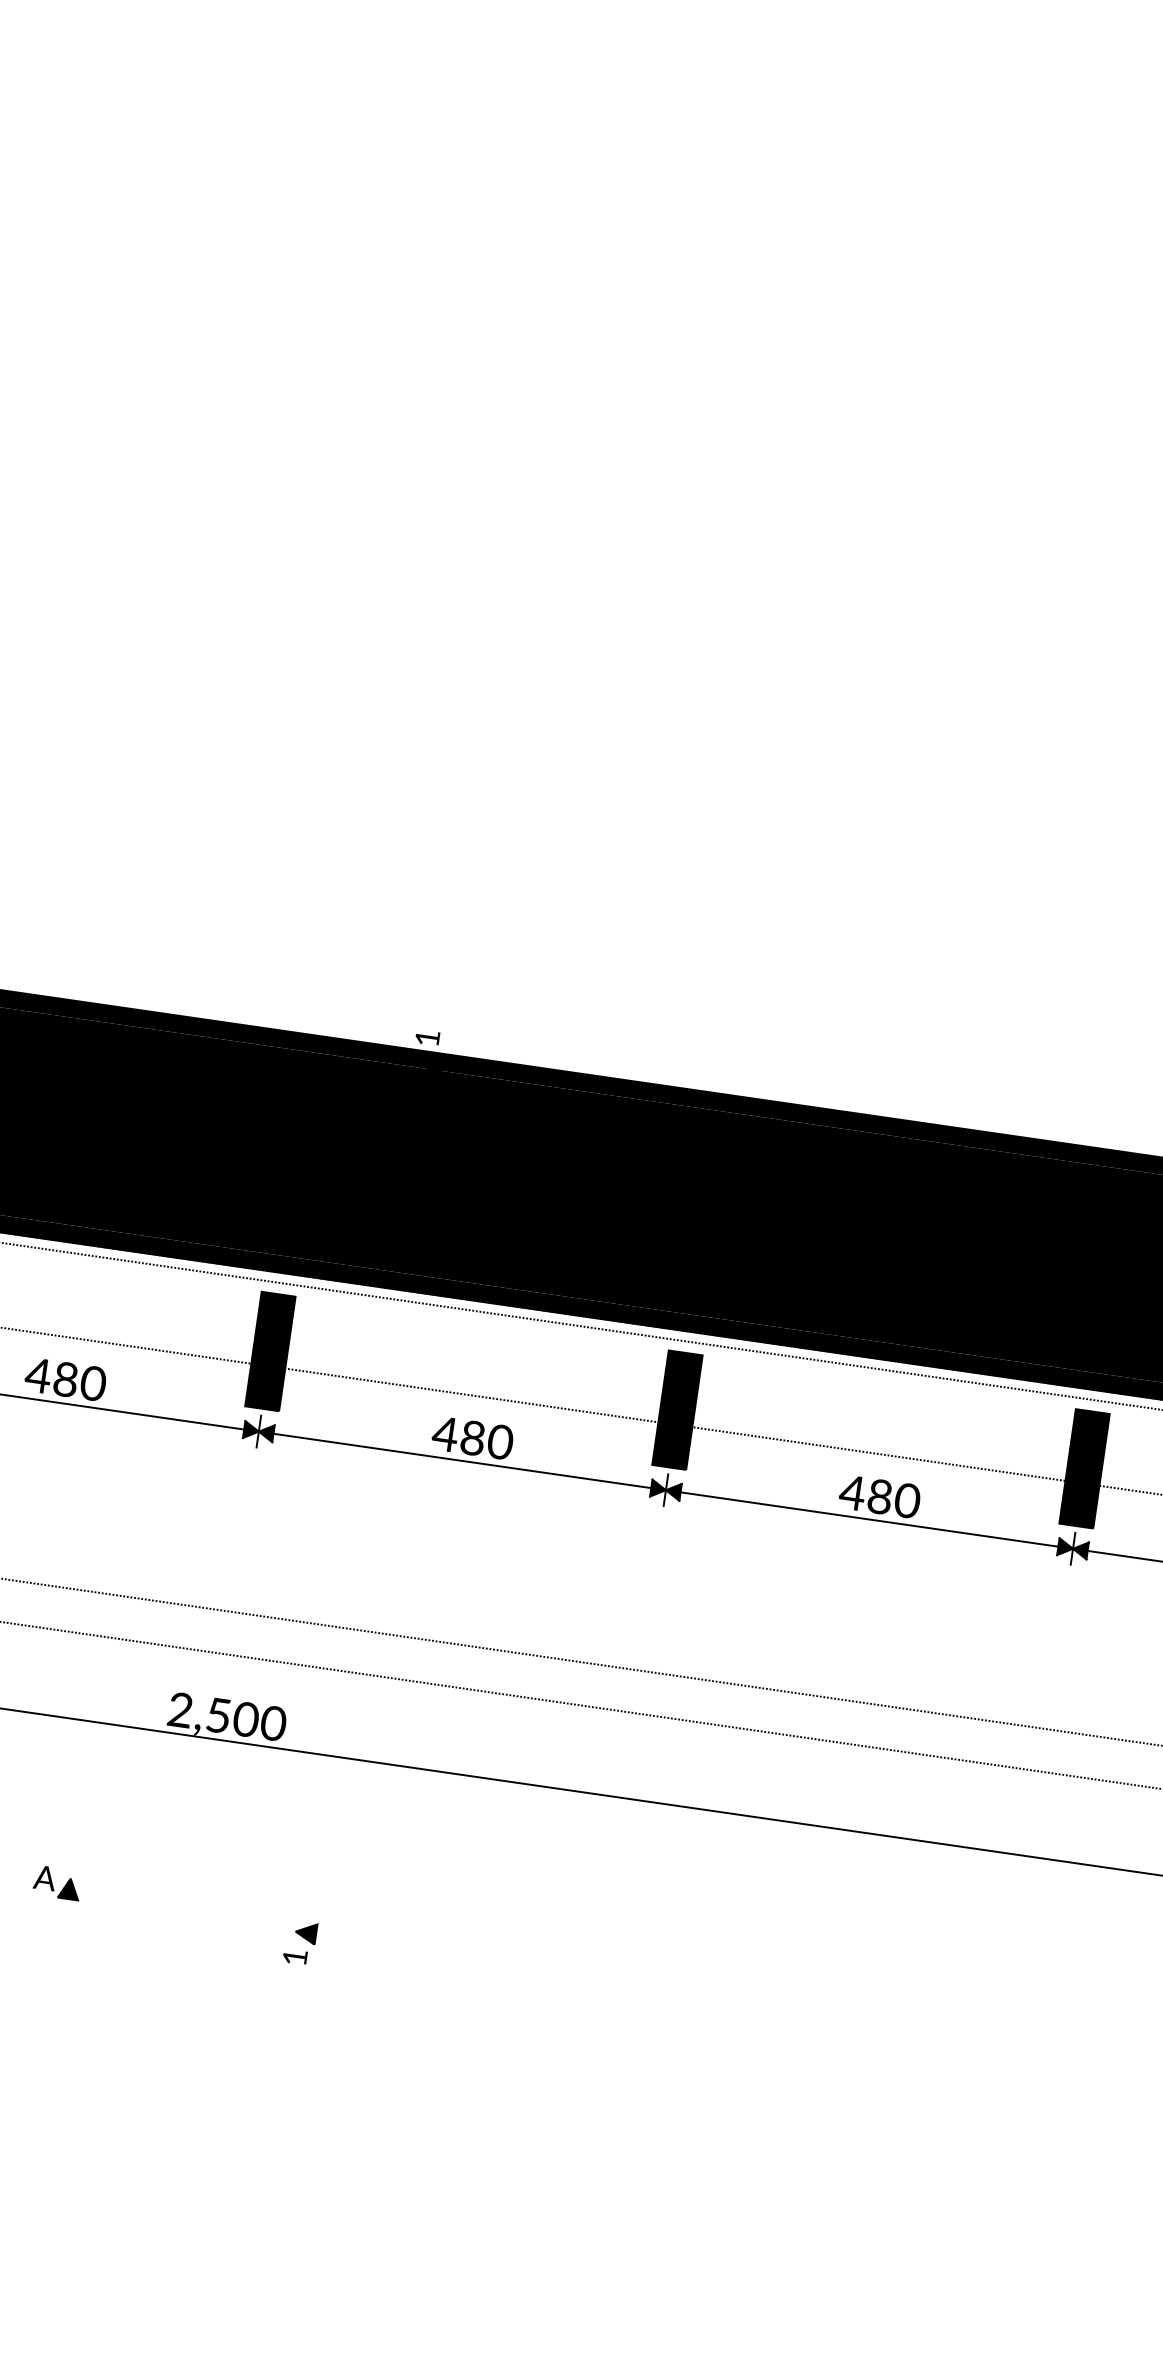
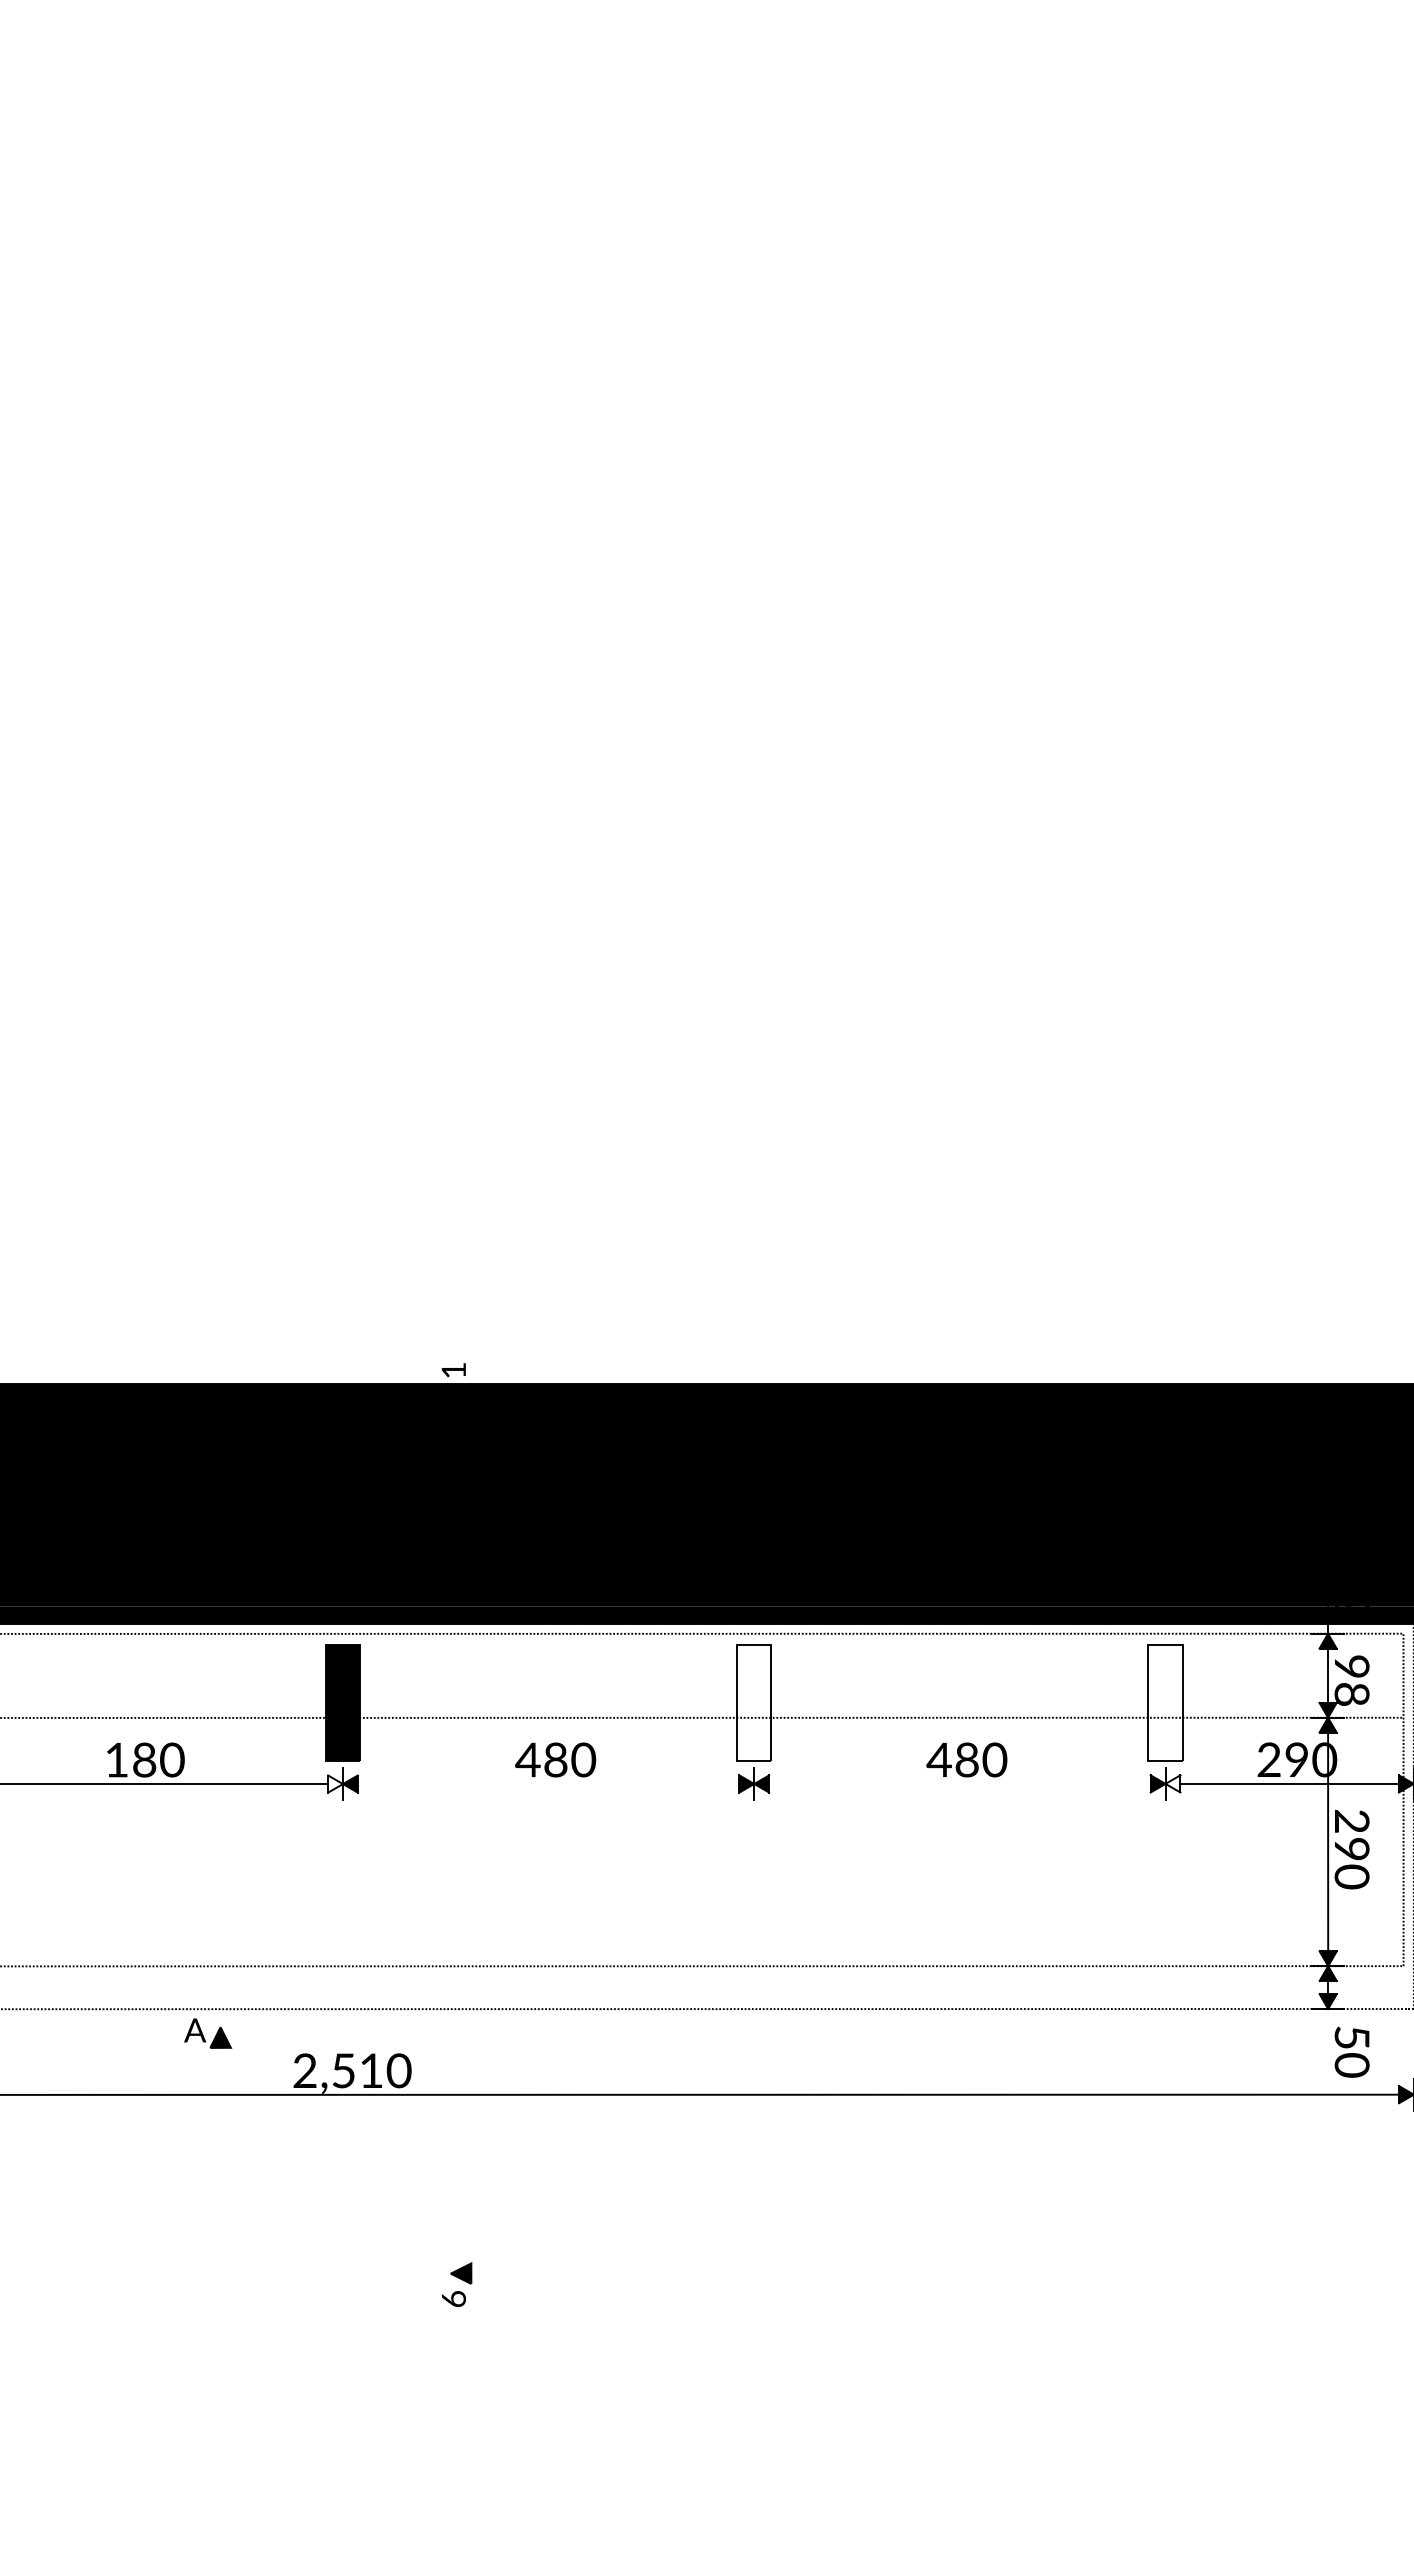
text: (38, 1375) -> (116, 1759), 480 -> 180
fill: (677, 1409) -> (754, 1702), removed
fill: (251, 1430) -> (335, 1783), removed
line: (462, 1460) -> (548, 1783), removed
fill: (1084, 1468) -> (1165, 1702), removed
line: (869, 1519) -> (959, 1783), removed
fill: (1079, 1549) -> (1172, 1783), removed
text: (246, 1719) -> (371, 2070), 2,500 -> 2,510
part: (57, 1883) -> (208, 2033), moved
text: (294, 1957) -> (453, 2299), 1 -> 6

